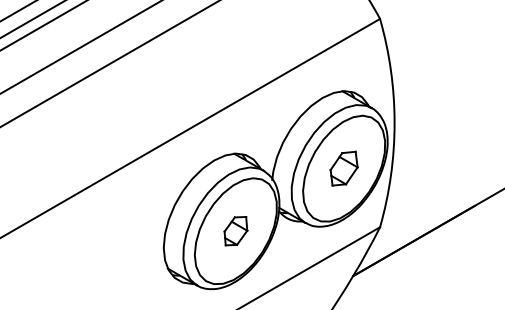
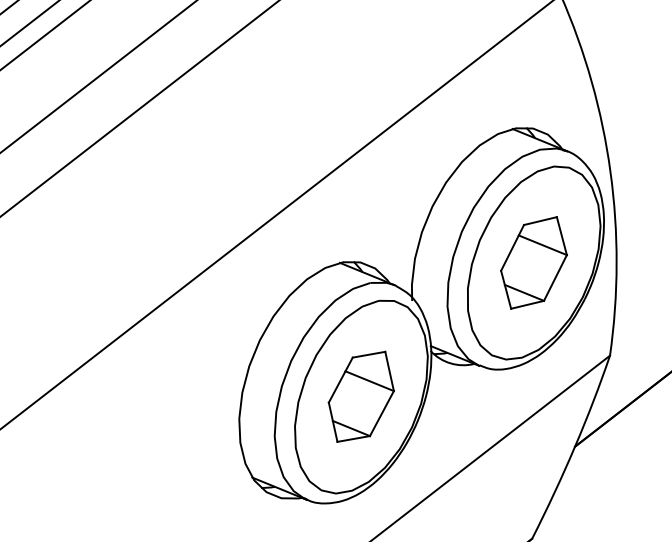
part: (343, 168) -> (532, 262), size x1.43
part: (235, 230) -> (360, 395), size x1.67

